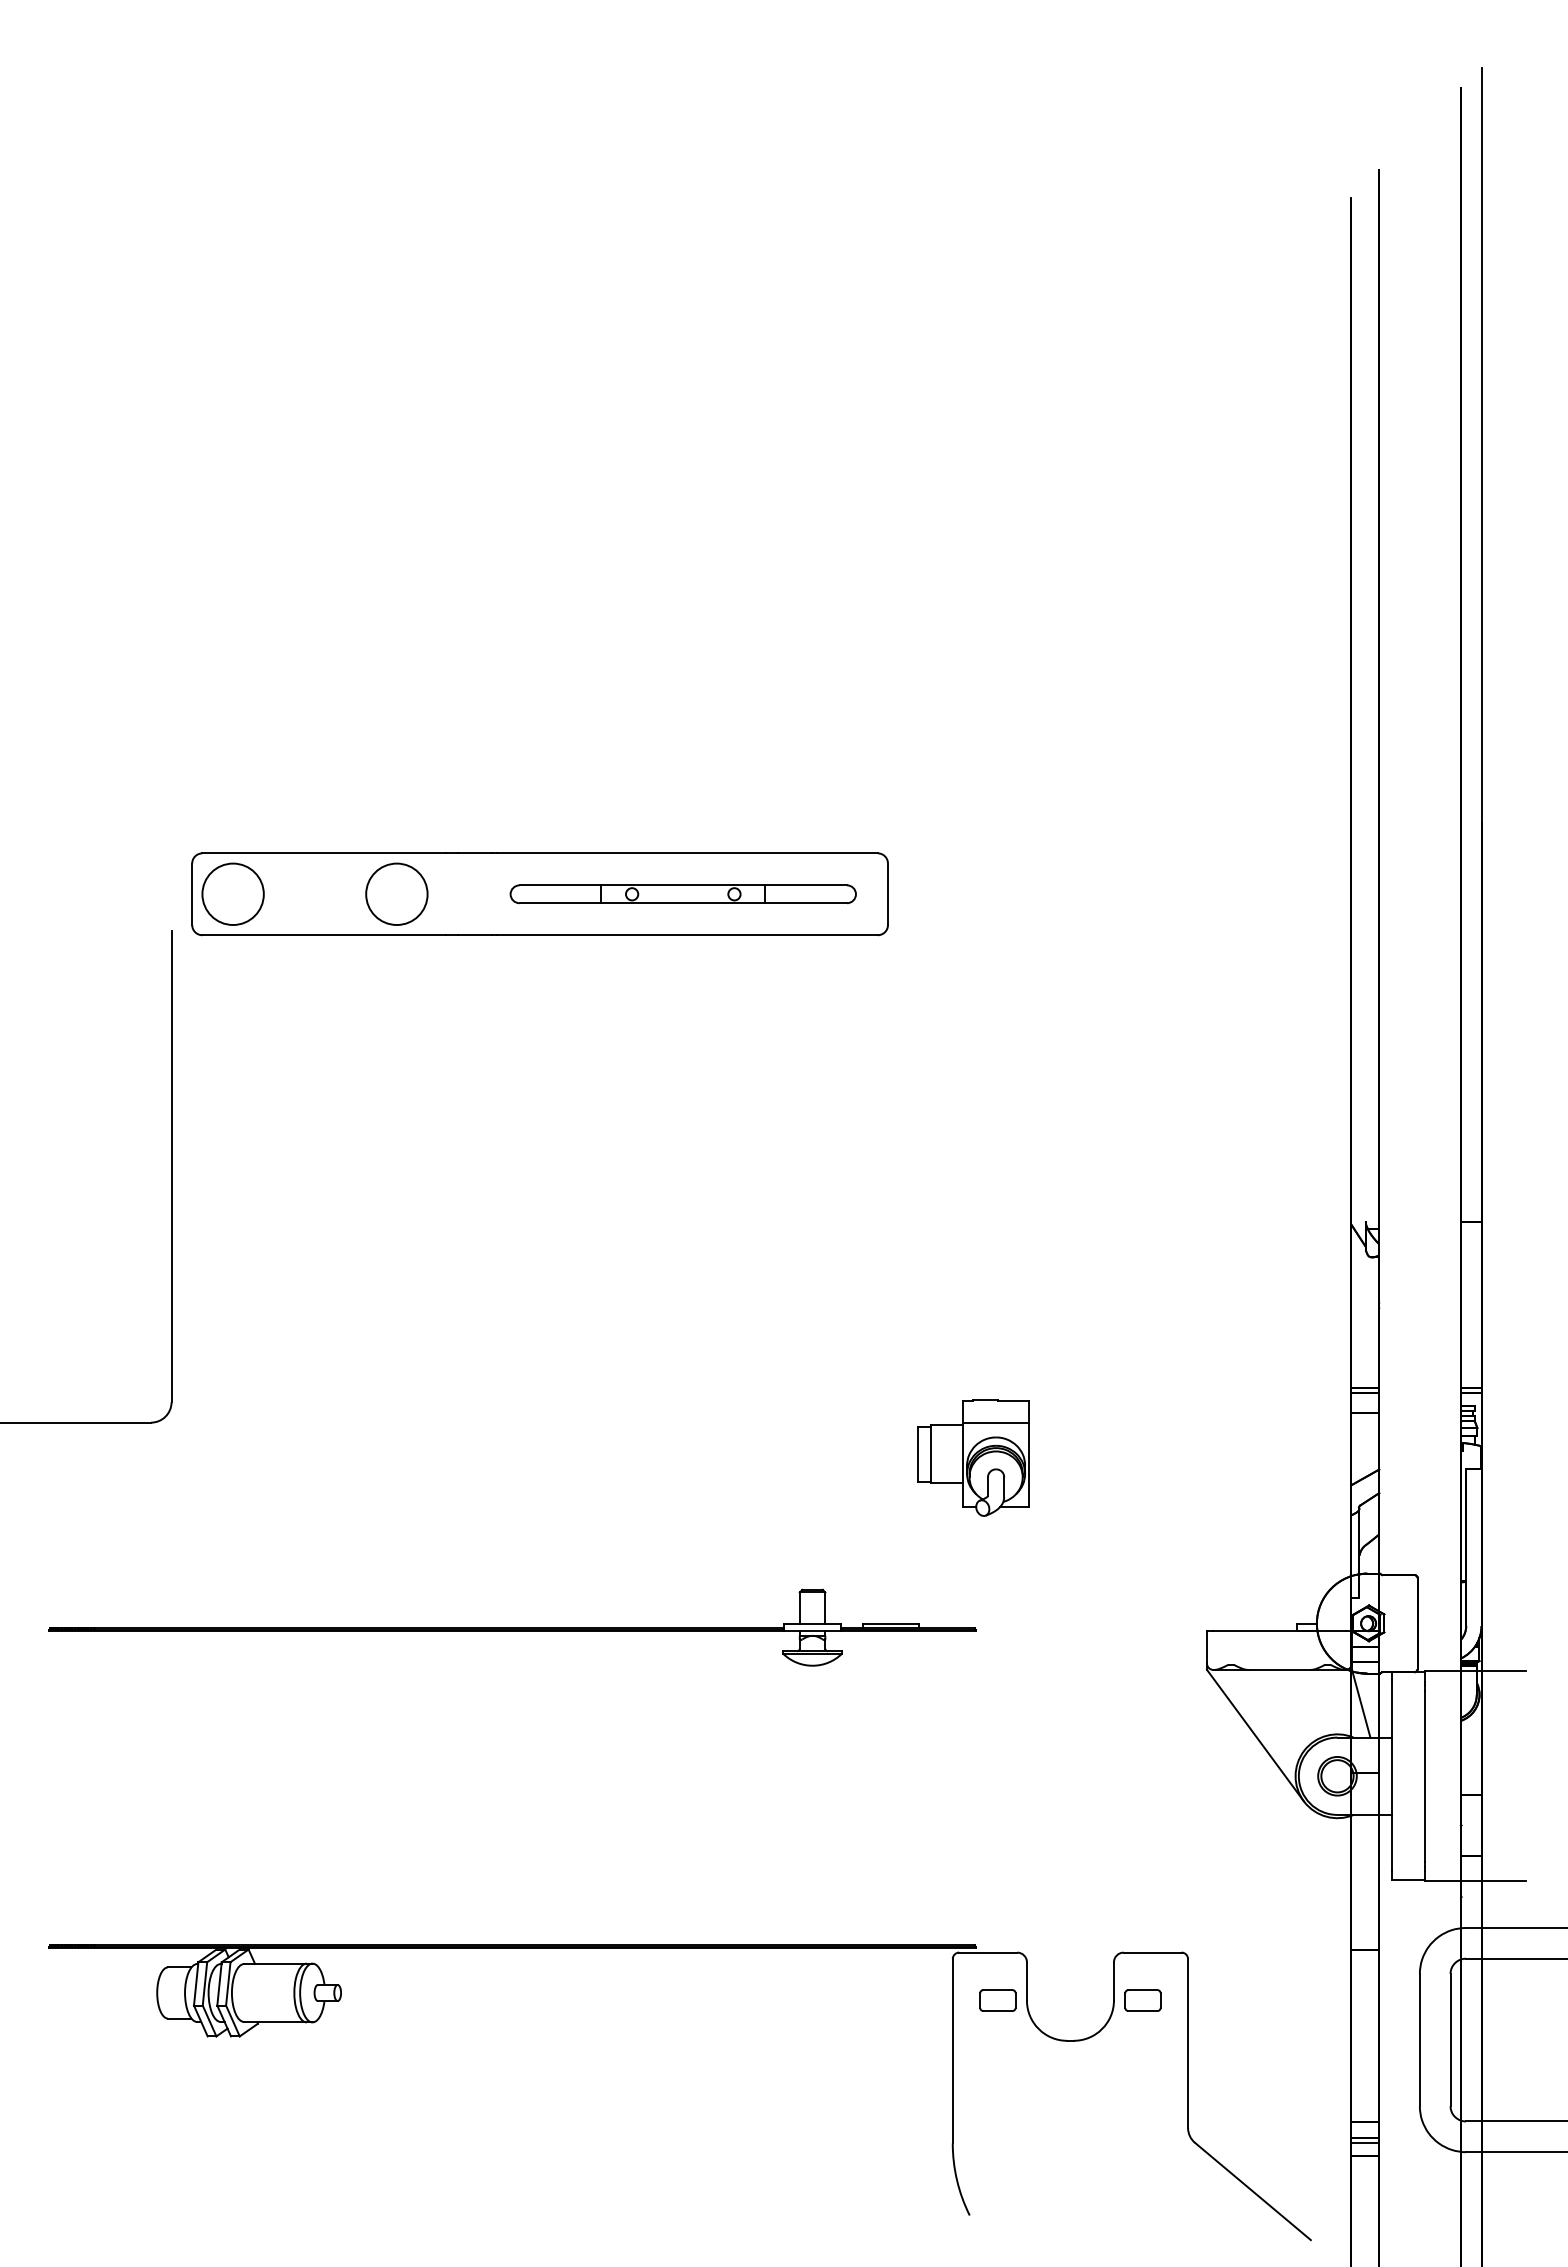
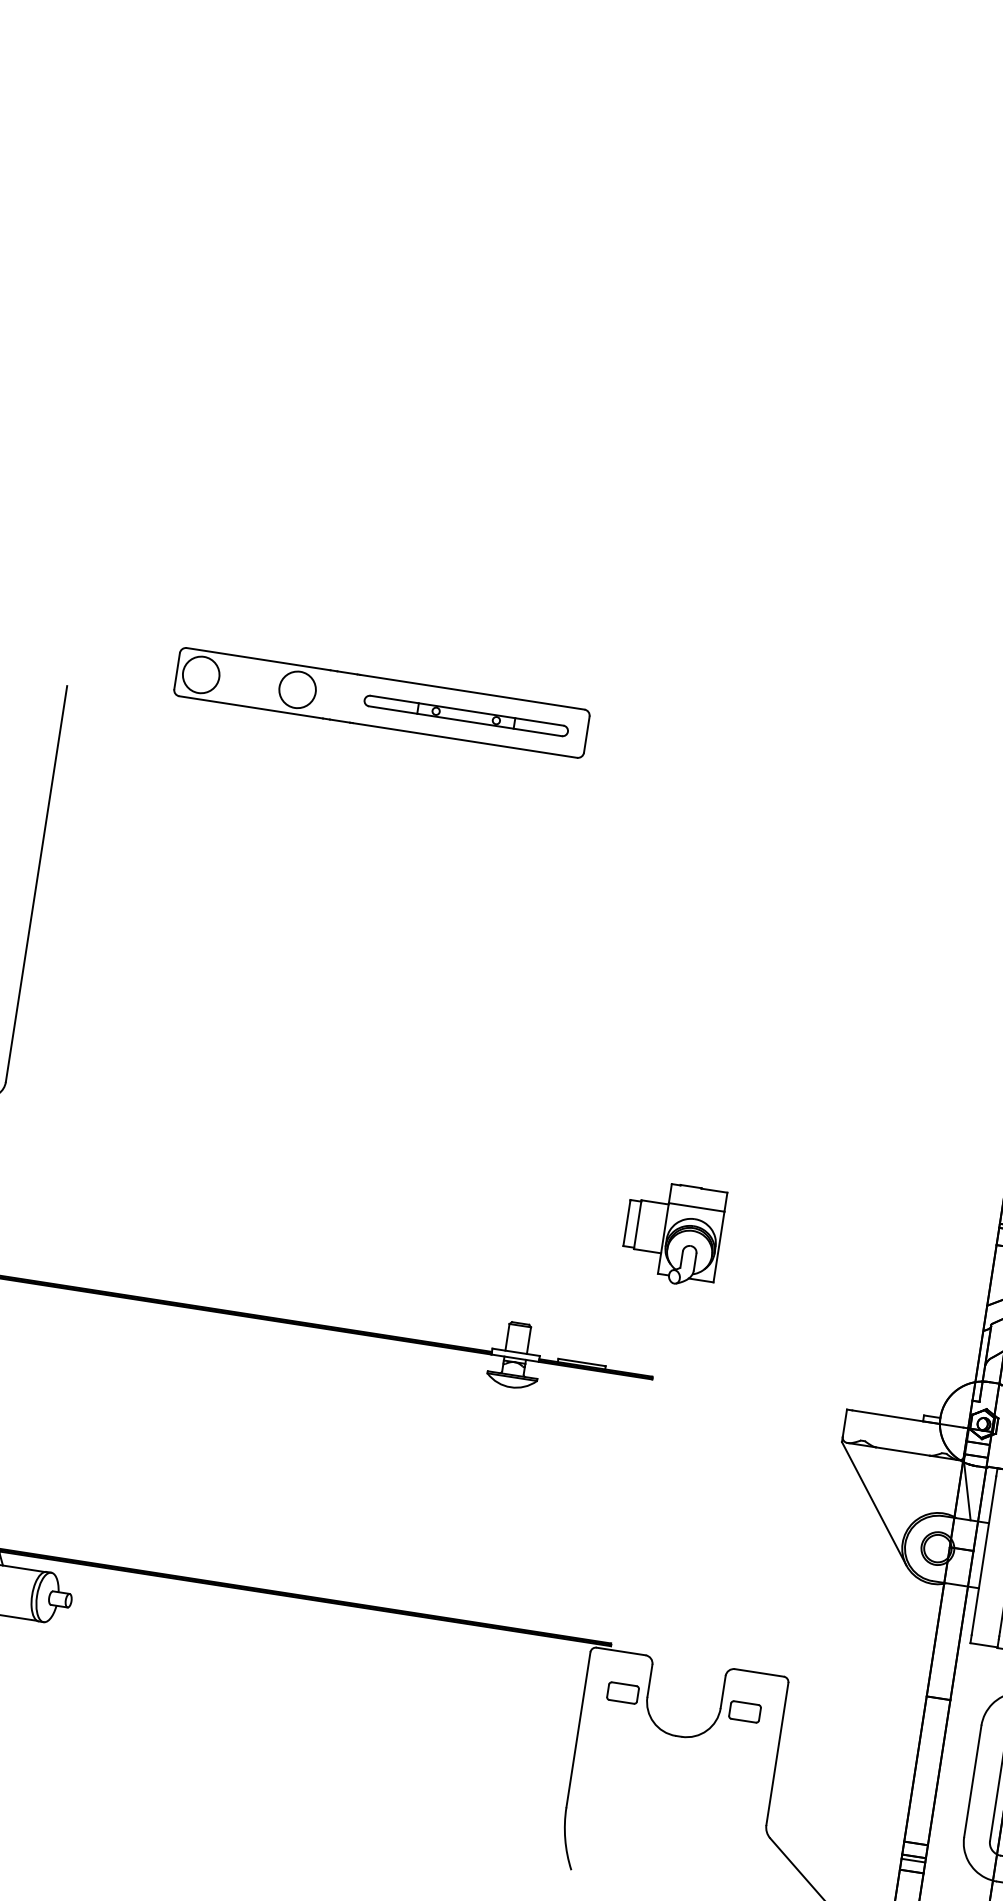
part: (539, 894) -> (381, 702), size x0.7

